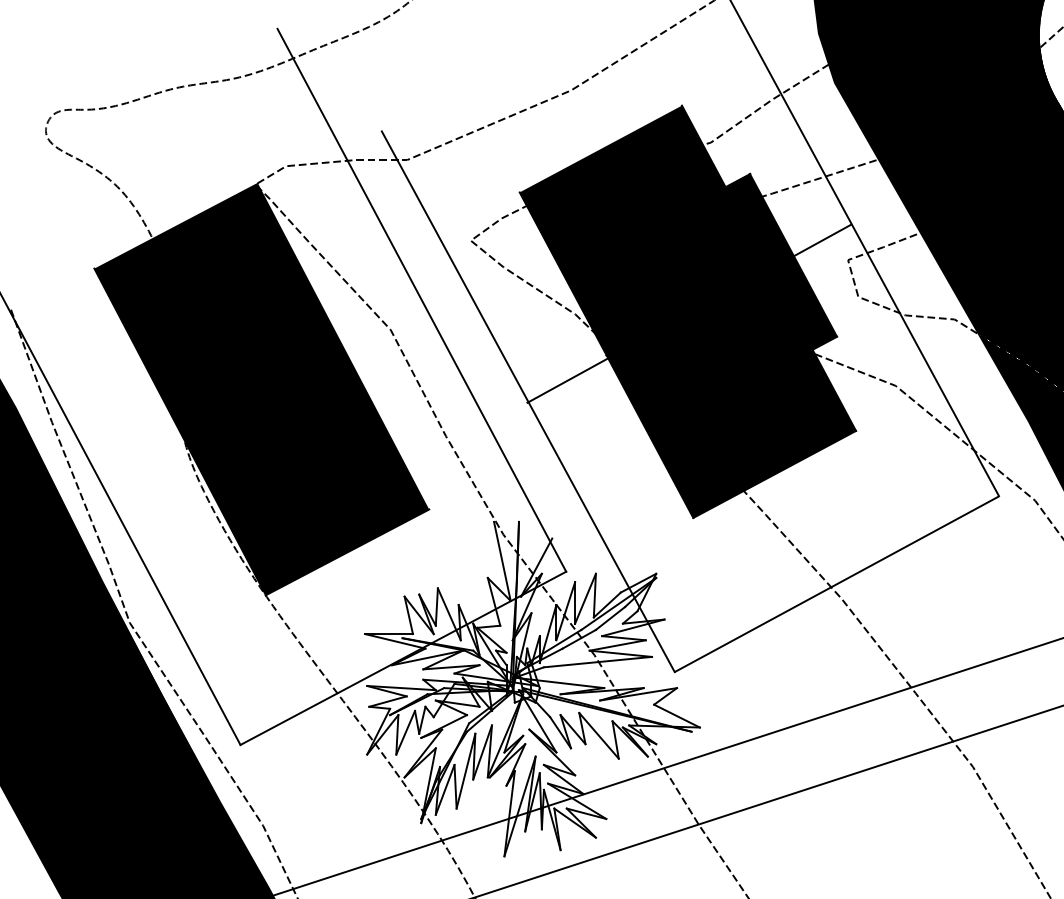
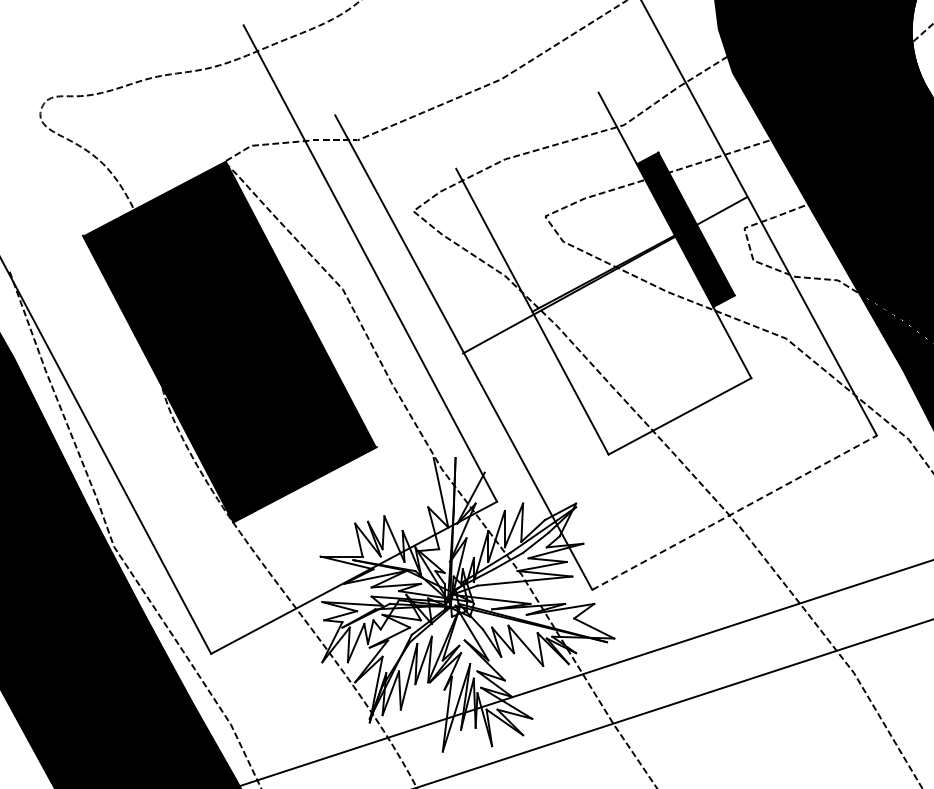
fill: (687, 311) -> (603, 273), removed
line: (836, 583) -> (734, 512), solid -> dashed

